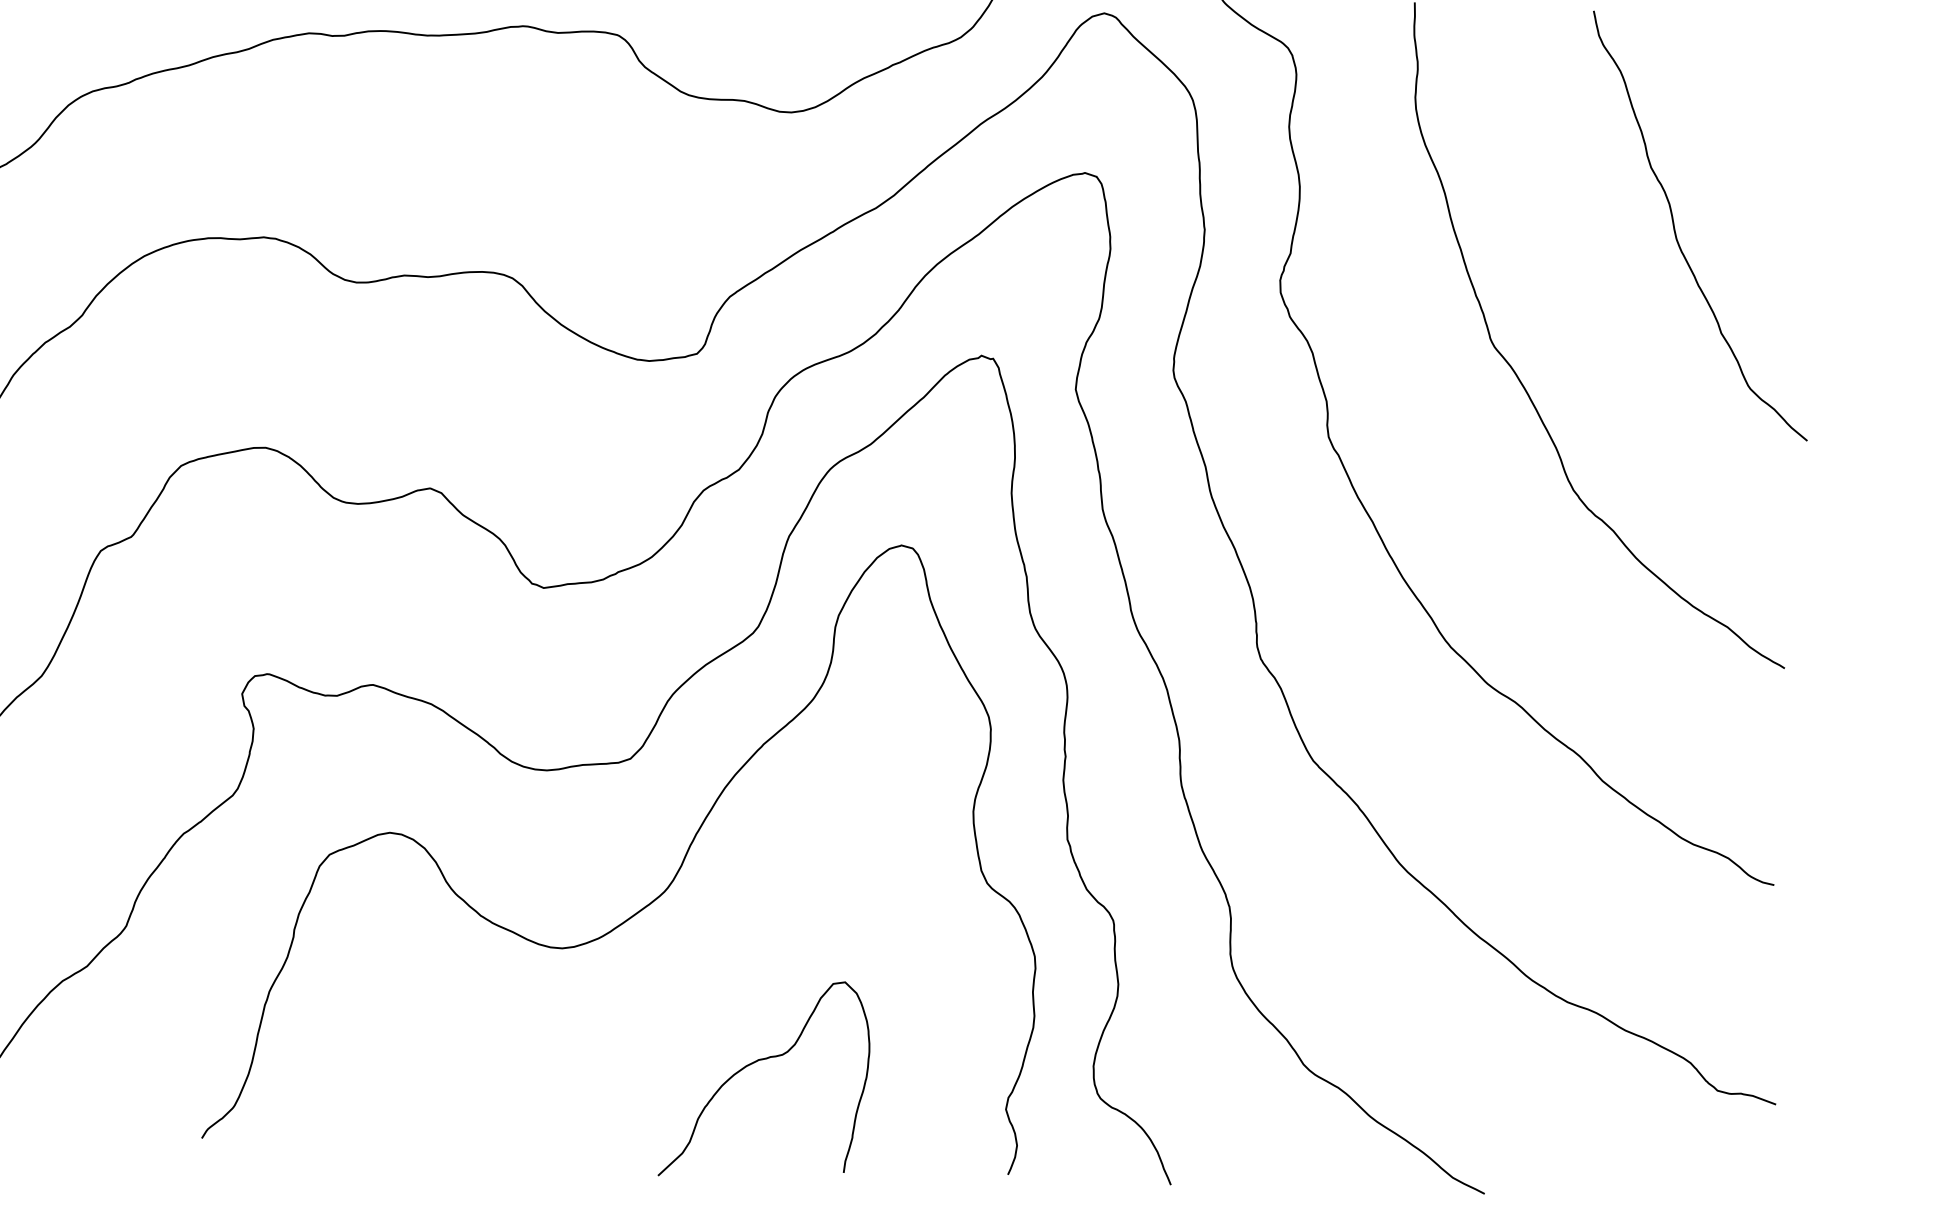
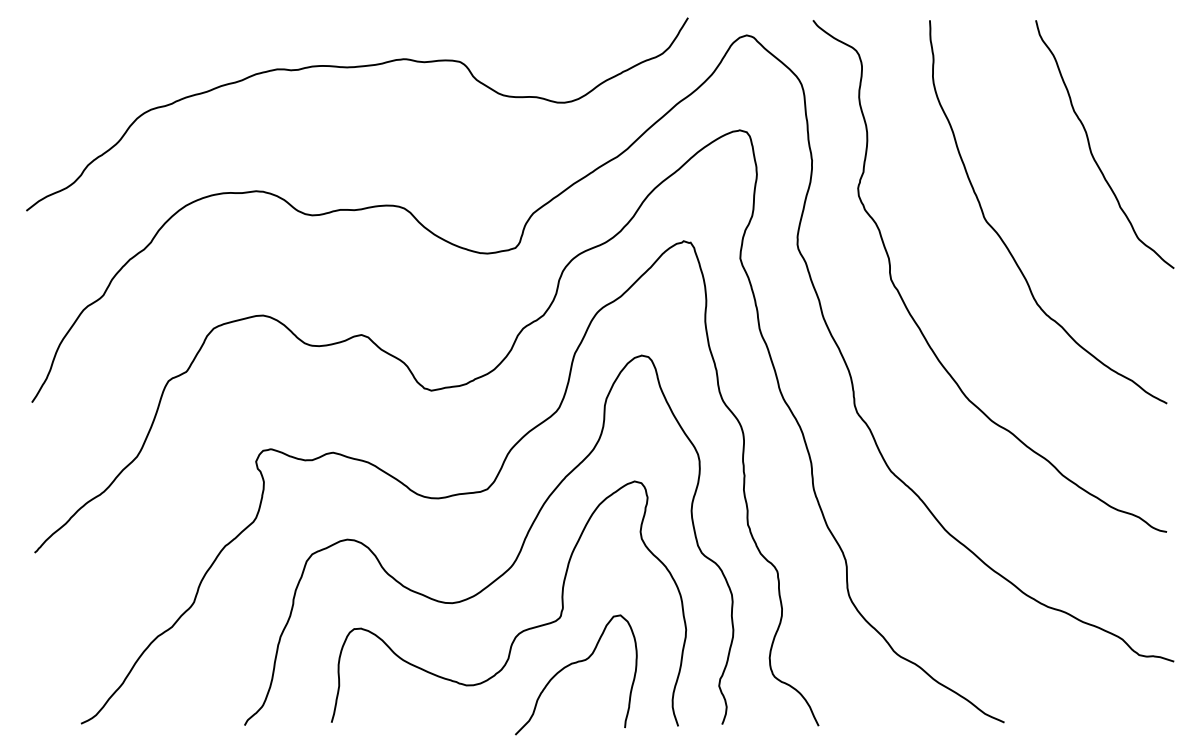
curve: (678, 1000) -> (522, 630), added

